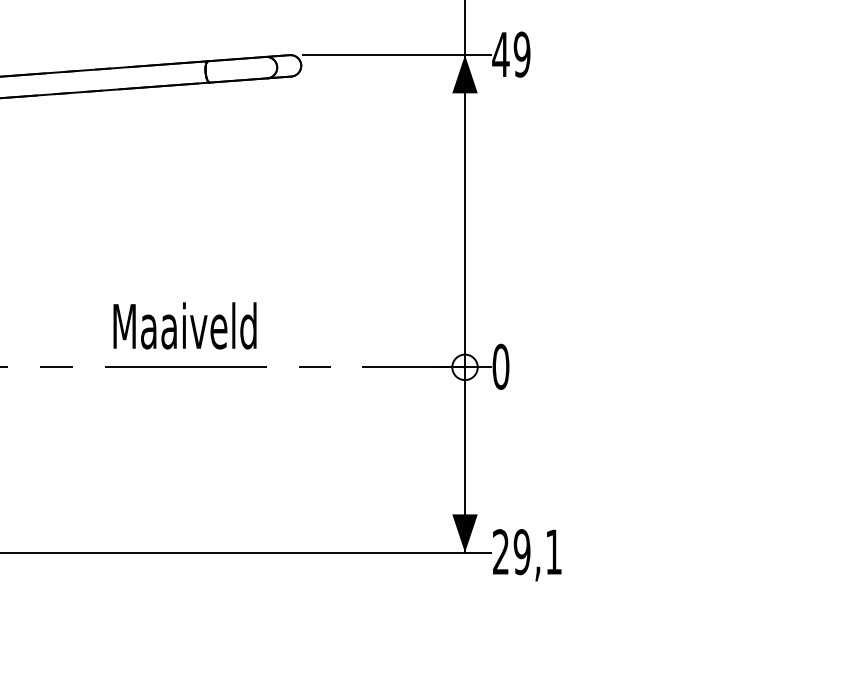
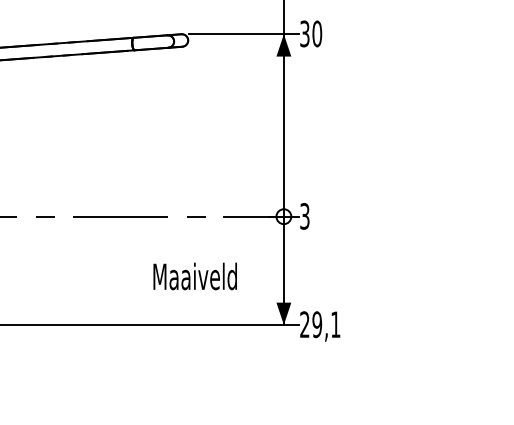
text: (510, 53) -> (310, 33), 49 -> 30
text: (183, 325) -> (194, 276), moved
text: (500, 366) -> (304, 216), 0 -> 3

